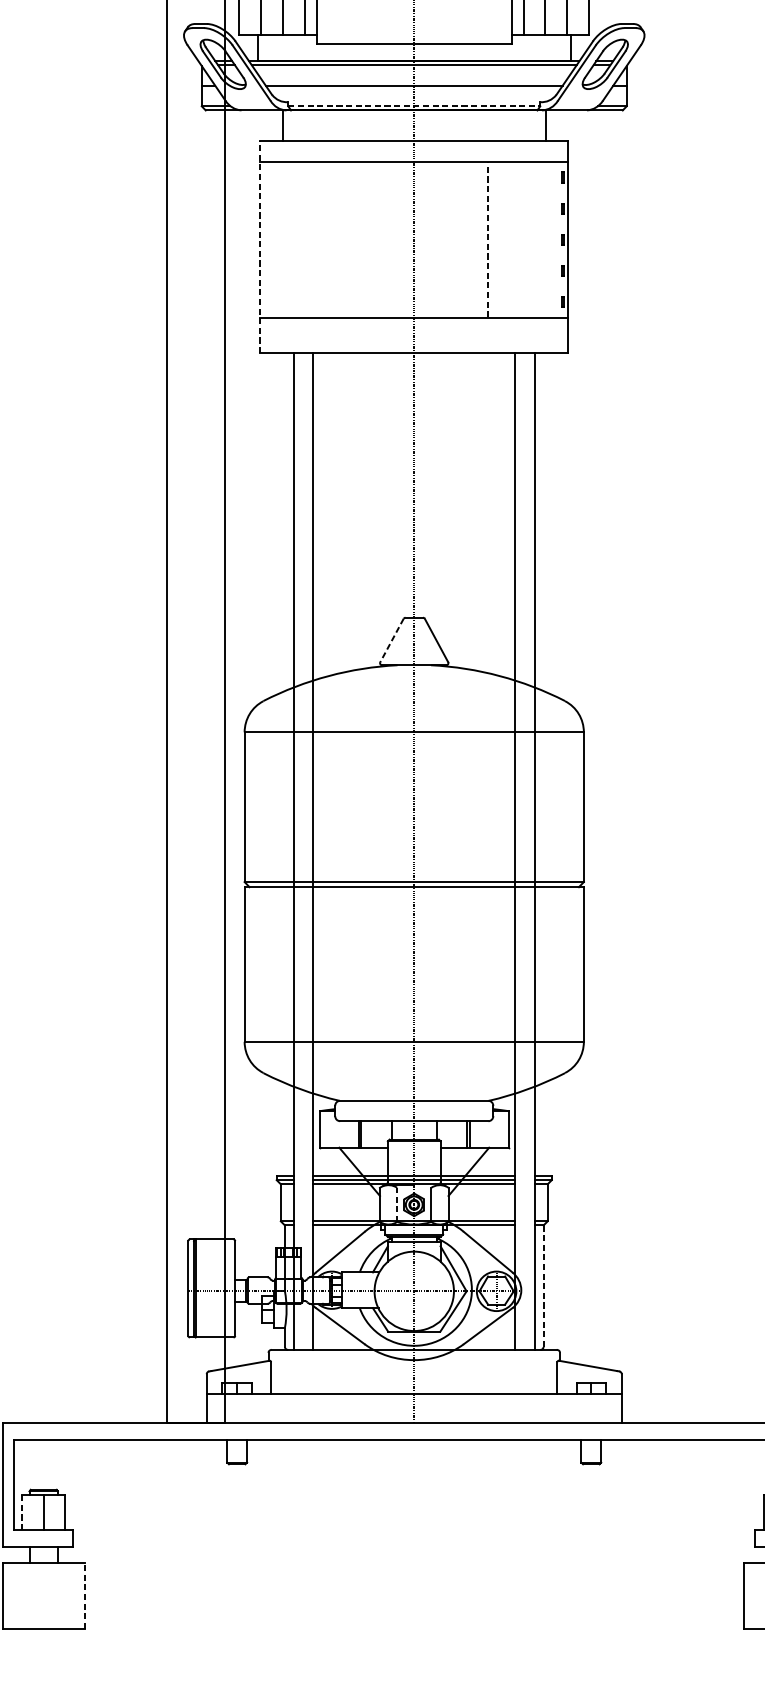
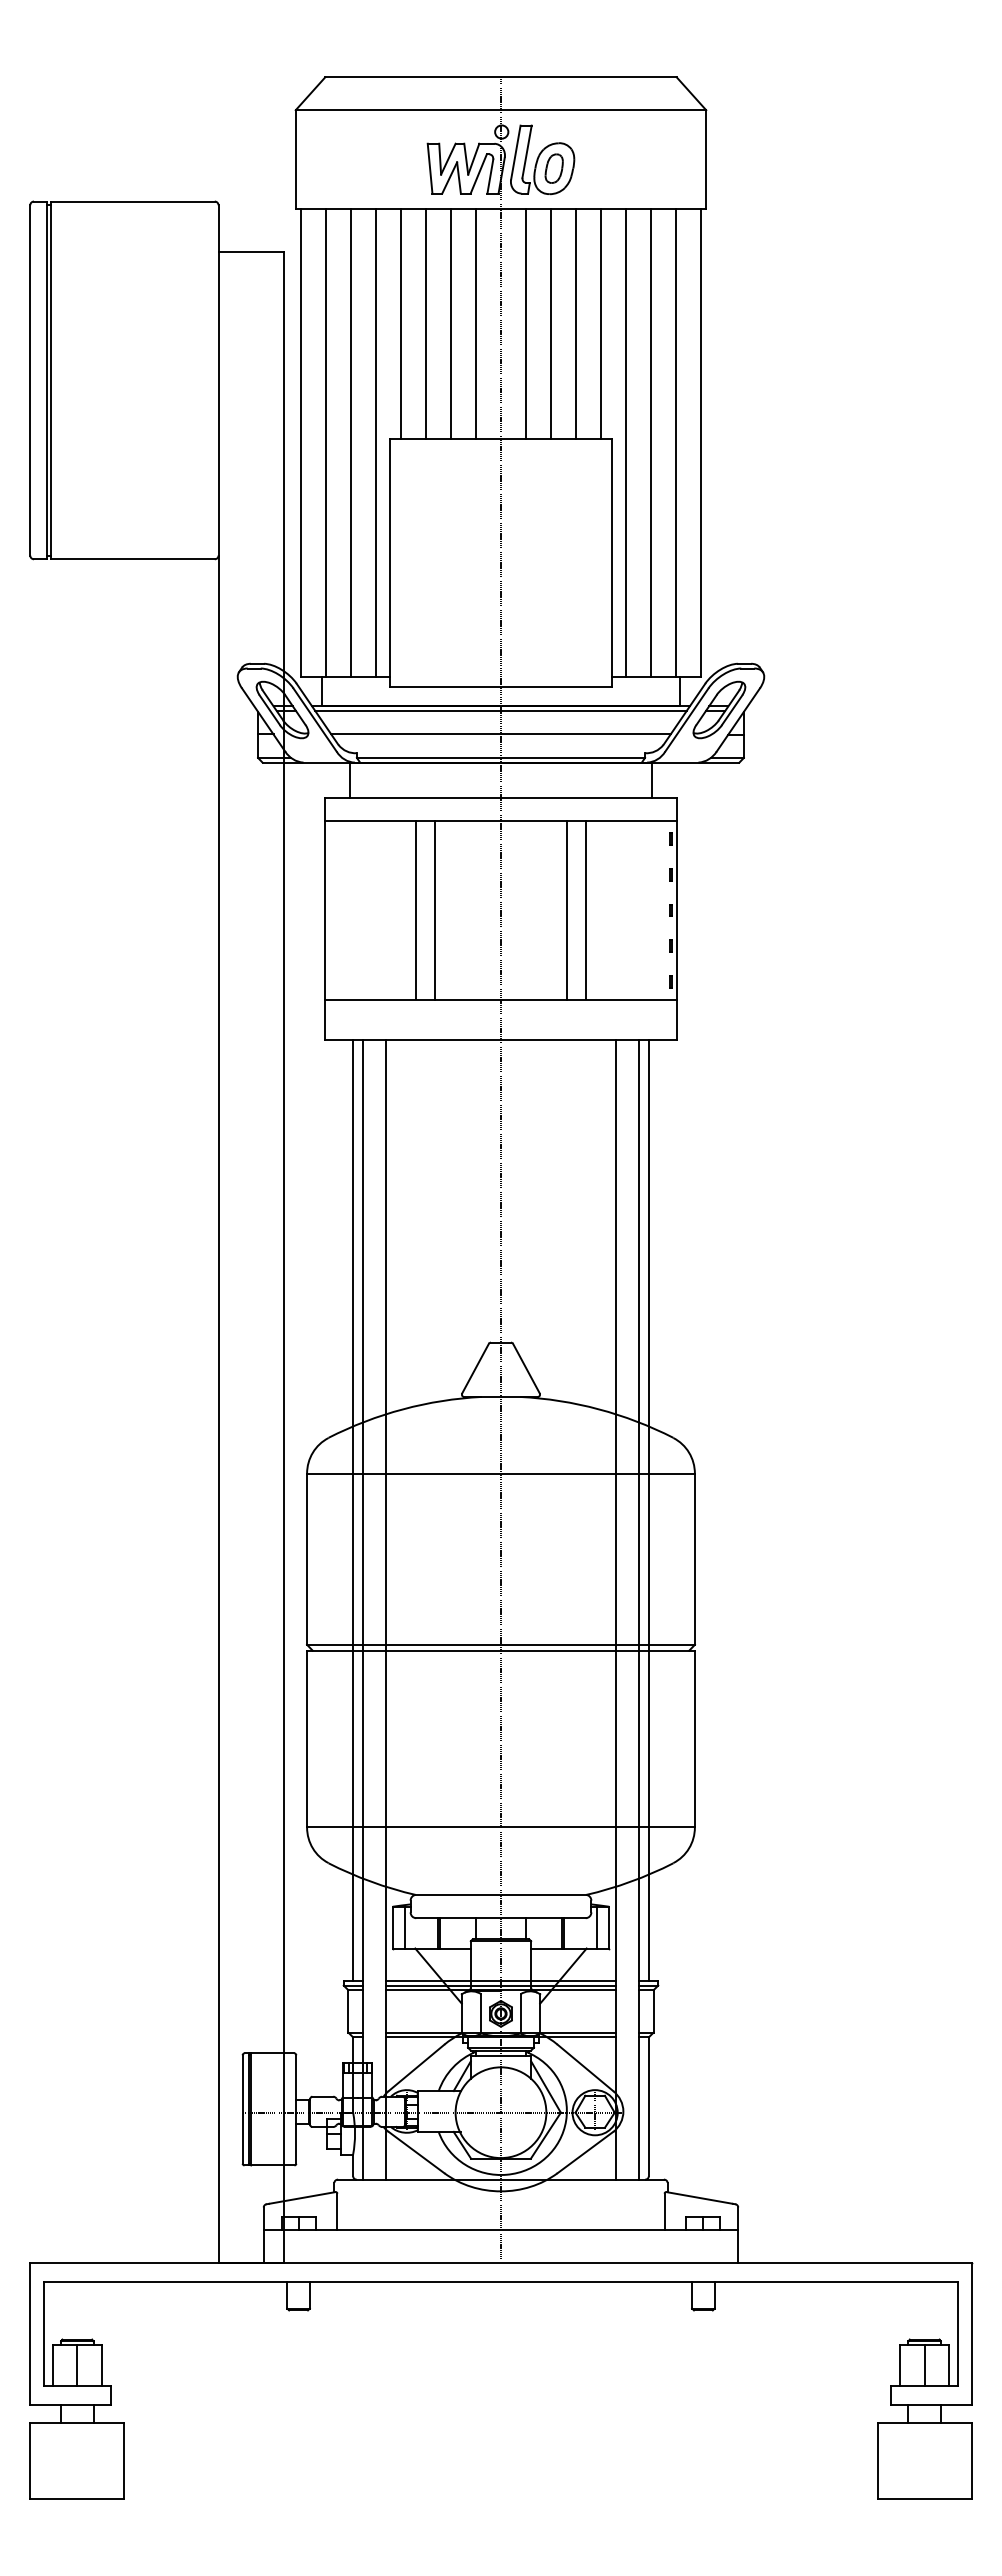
line: (414, 105) -> (501, 757), dashed -> solid
line: (340, 239) -> (416, 910), added
line: (356, 239) -> (435, 910), added
line: (471, 239) -> (566, 910), added
line: (488, 239) -> (585, 910), dashed -> solid
line: (259, 246) -> (324, 918), dashed -> solid
line: (391, 641) -> (475, 1369), dashed -> solid
line: (285, 764) -> (353, 1510), added
line: (543, 764) -> (648, 1510), added
line: (330, 1129) -> (405, 1927), added
line: (497, 1129) -> (596, 1927), added
line: (397, 1204) -> (481, 2013), dashed -> solid
line: (543, 1285) -> (648, 2106), dashed -> solid
line: (22, 1512) -> (53, 2365), dashed -> solid
line: (84, 1596) -> (124, 2461), dashed -> solid

